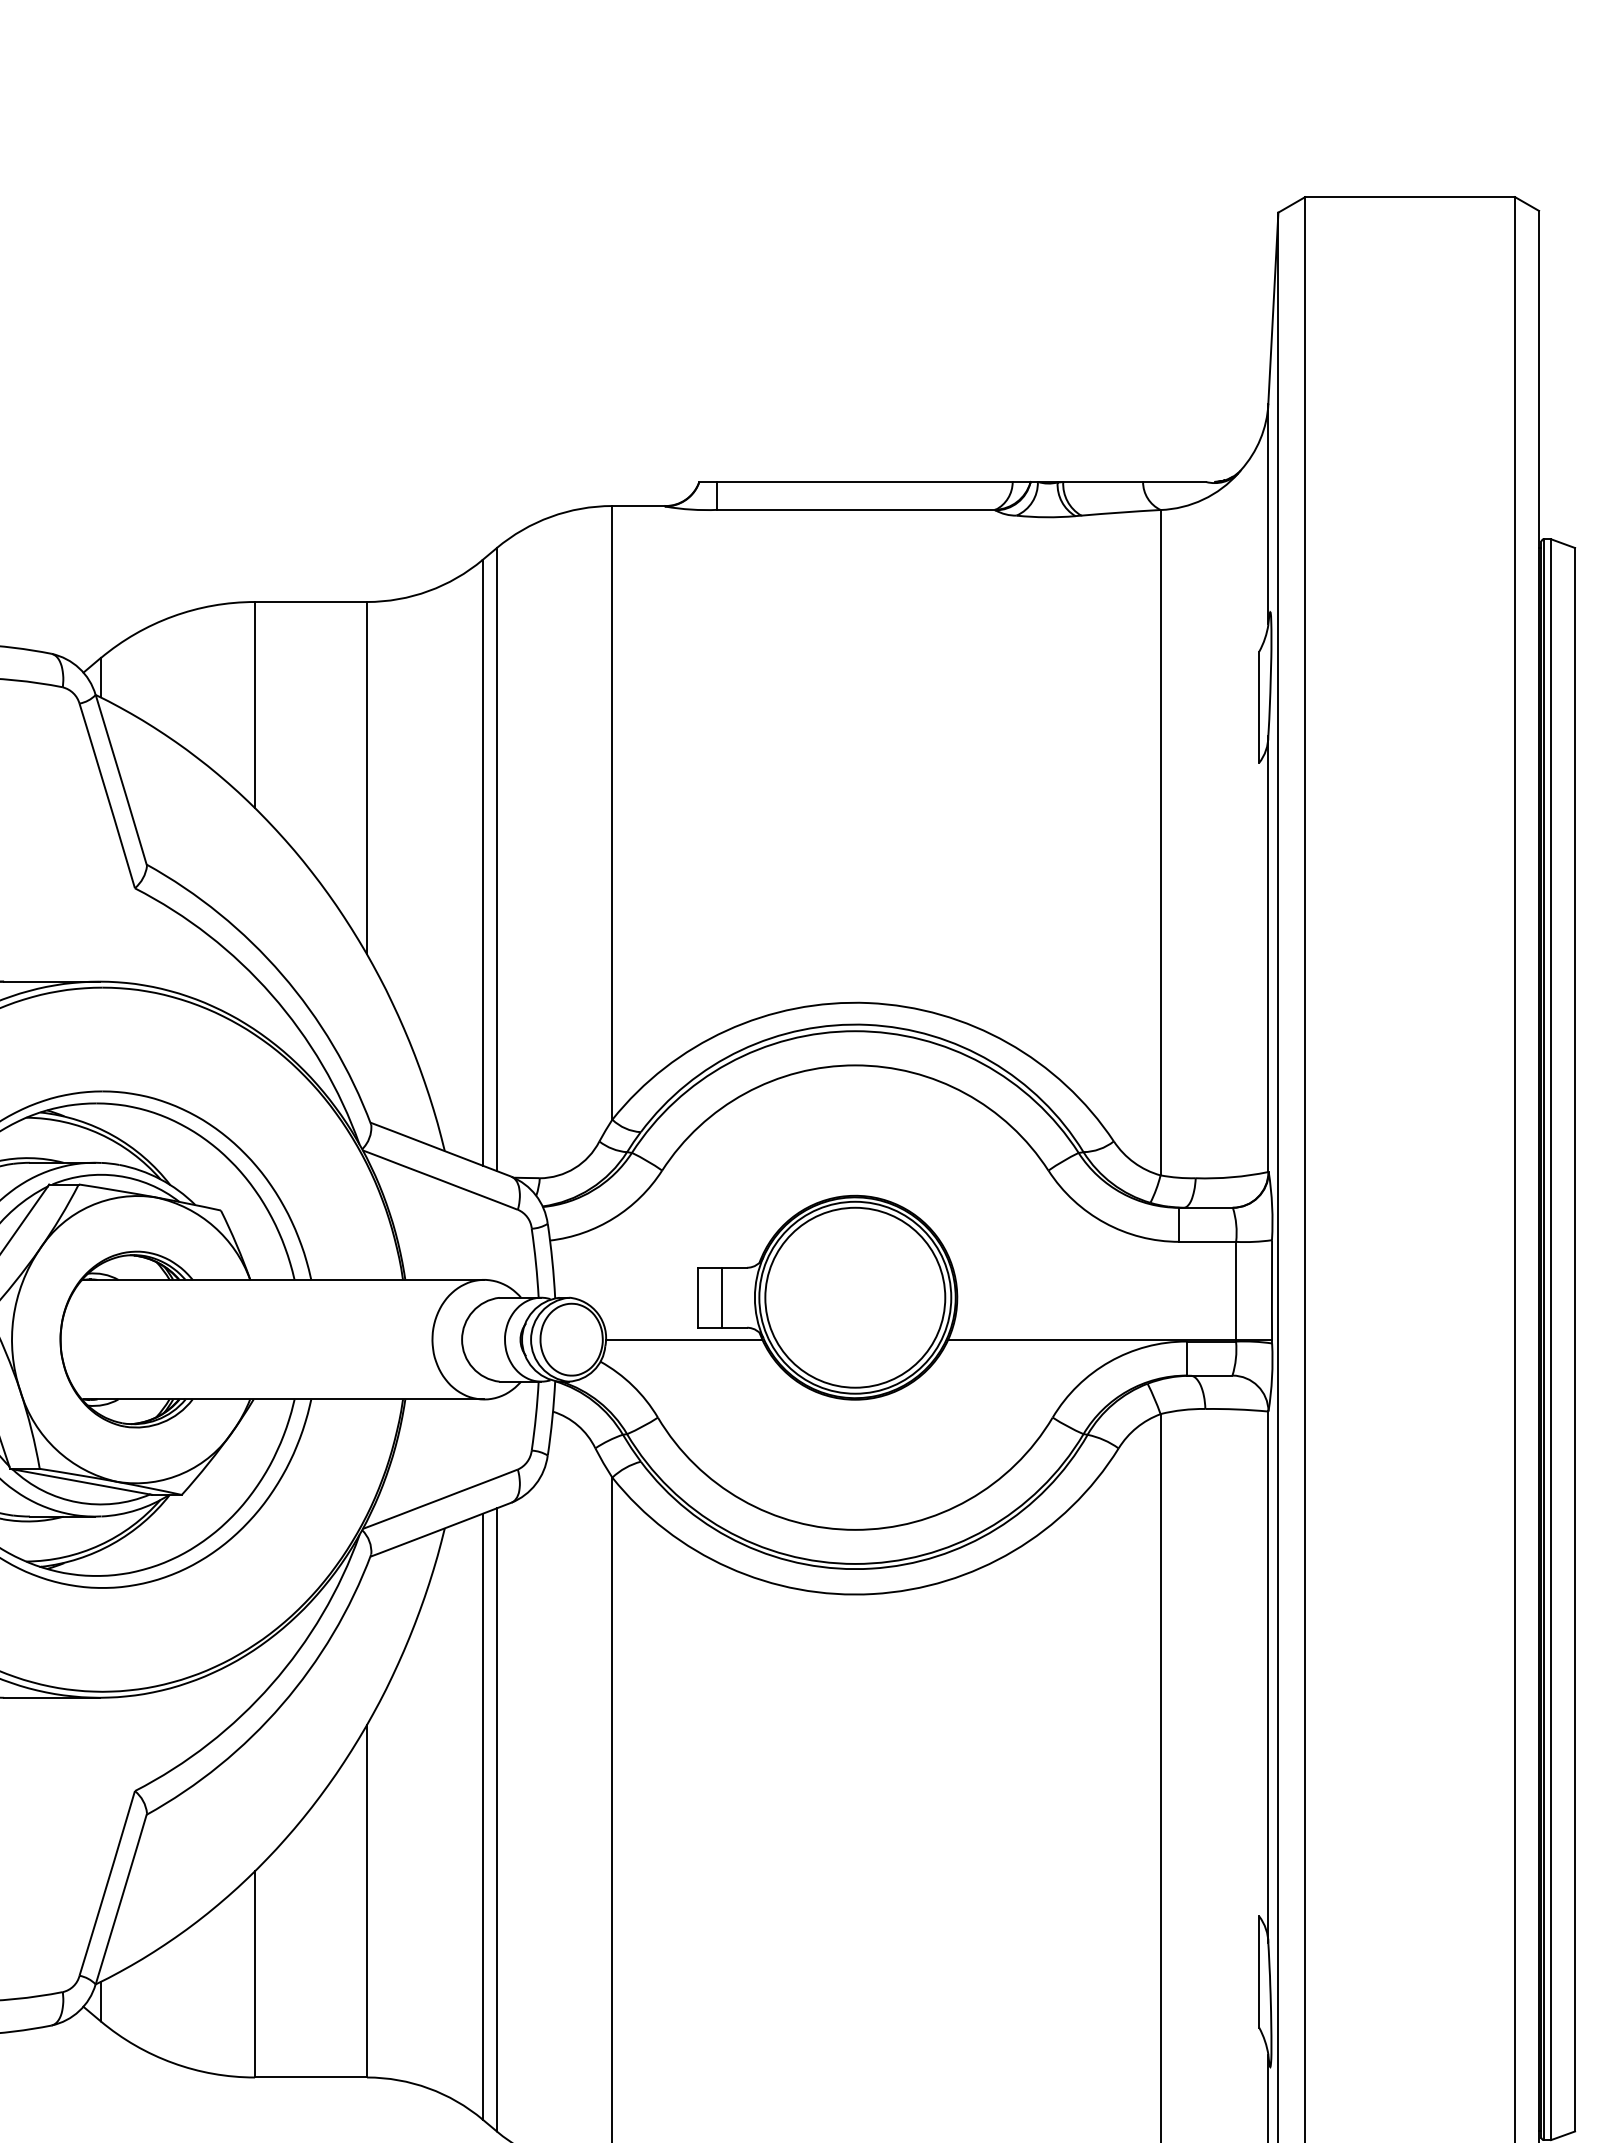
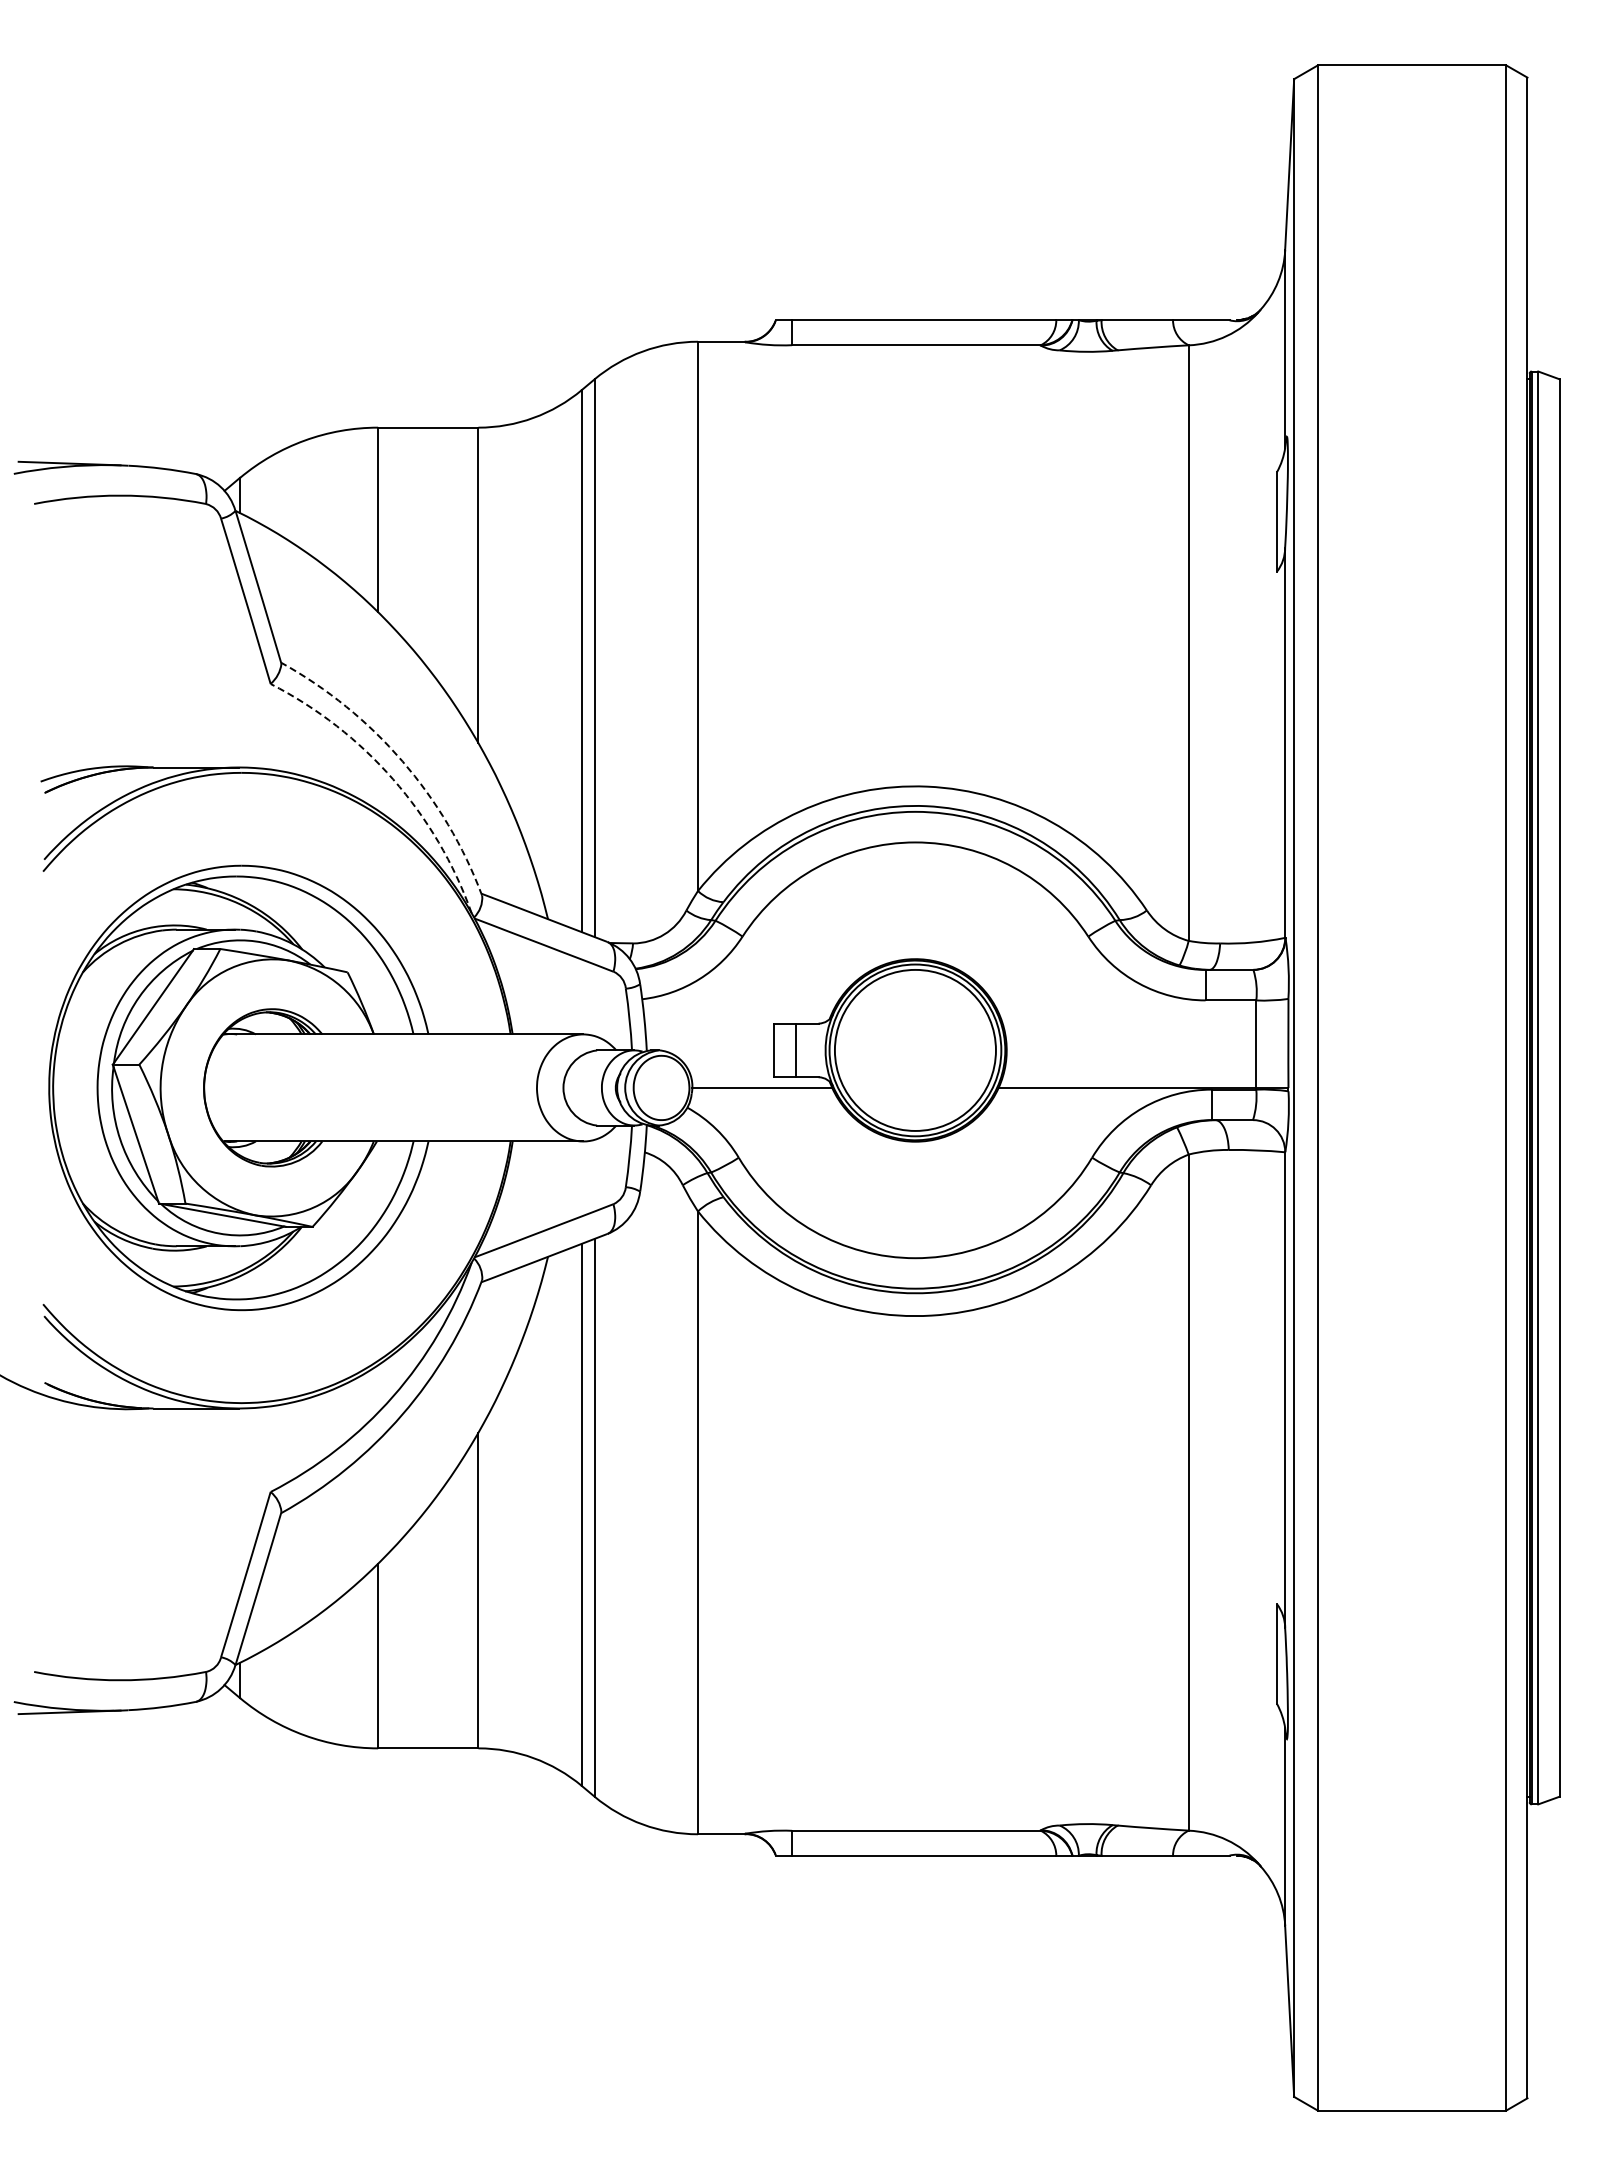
arc: (282, 974) -> (402, 761), solid -> dashed
arc: (272, 995) -> (393, 779), solid -> dashed

